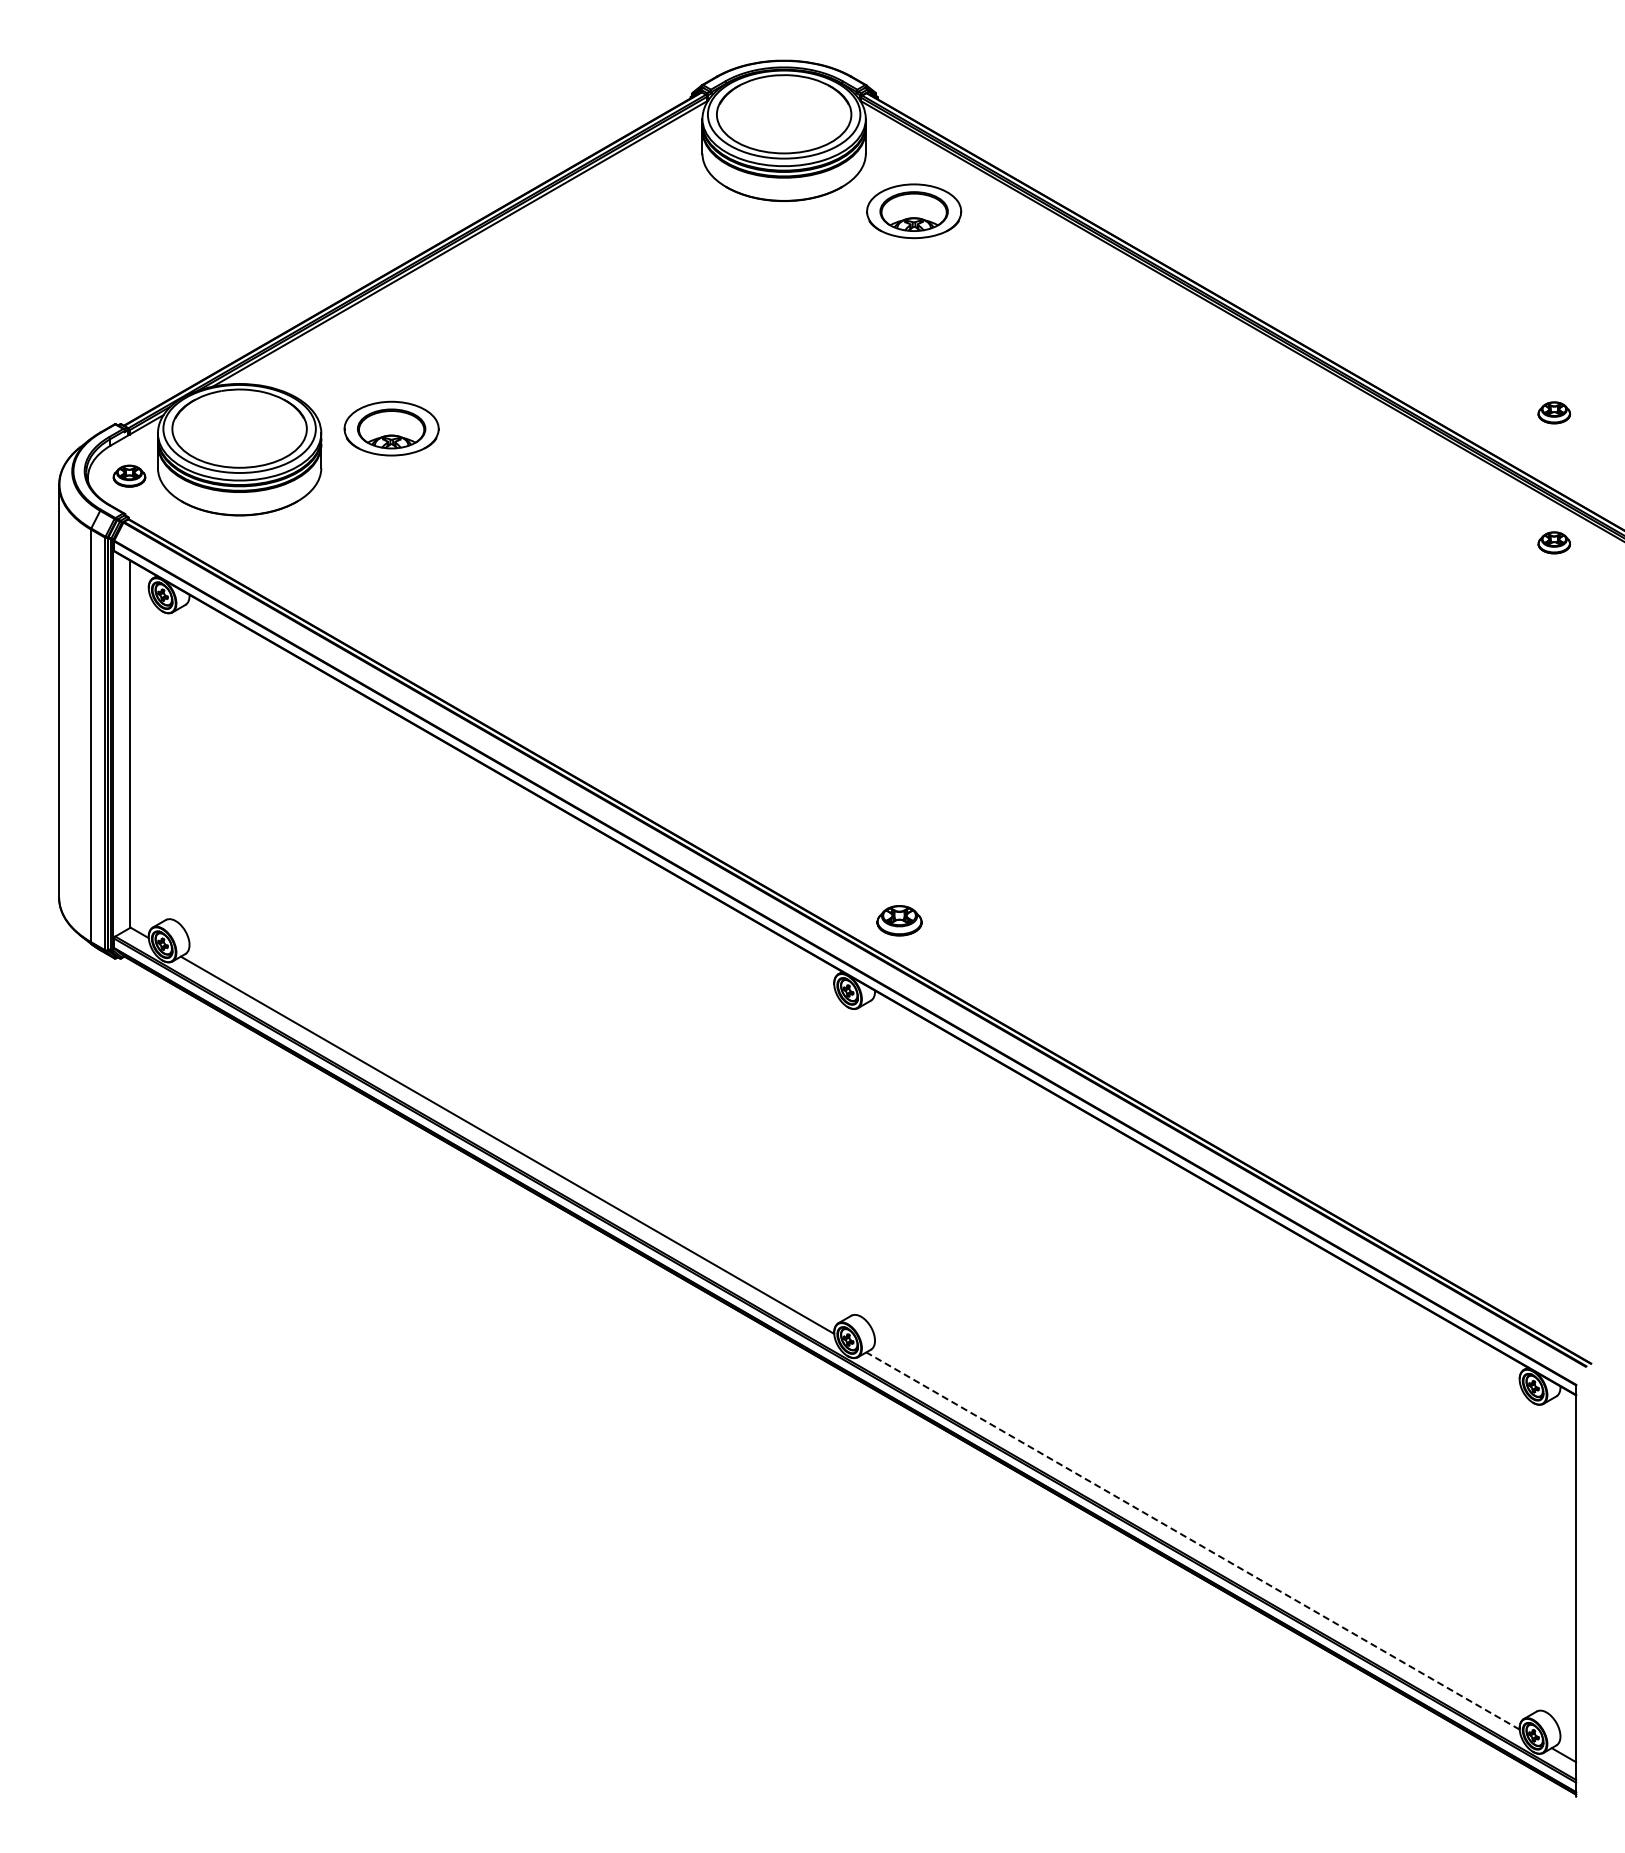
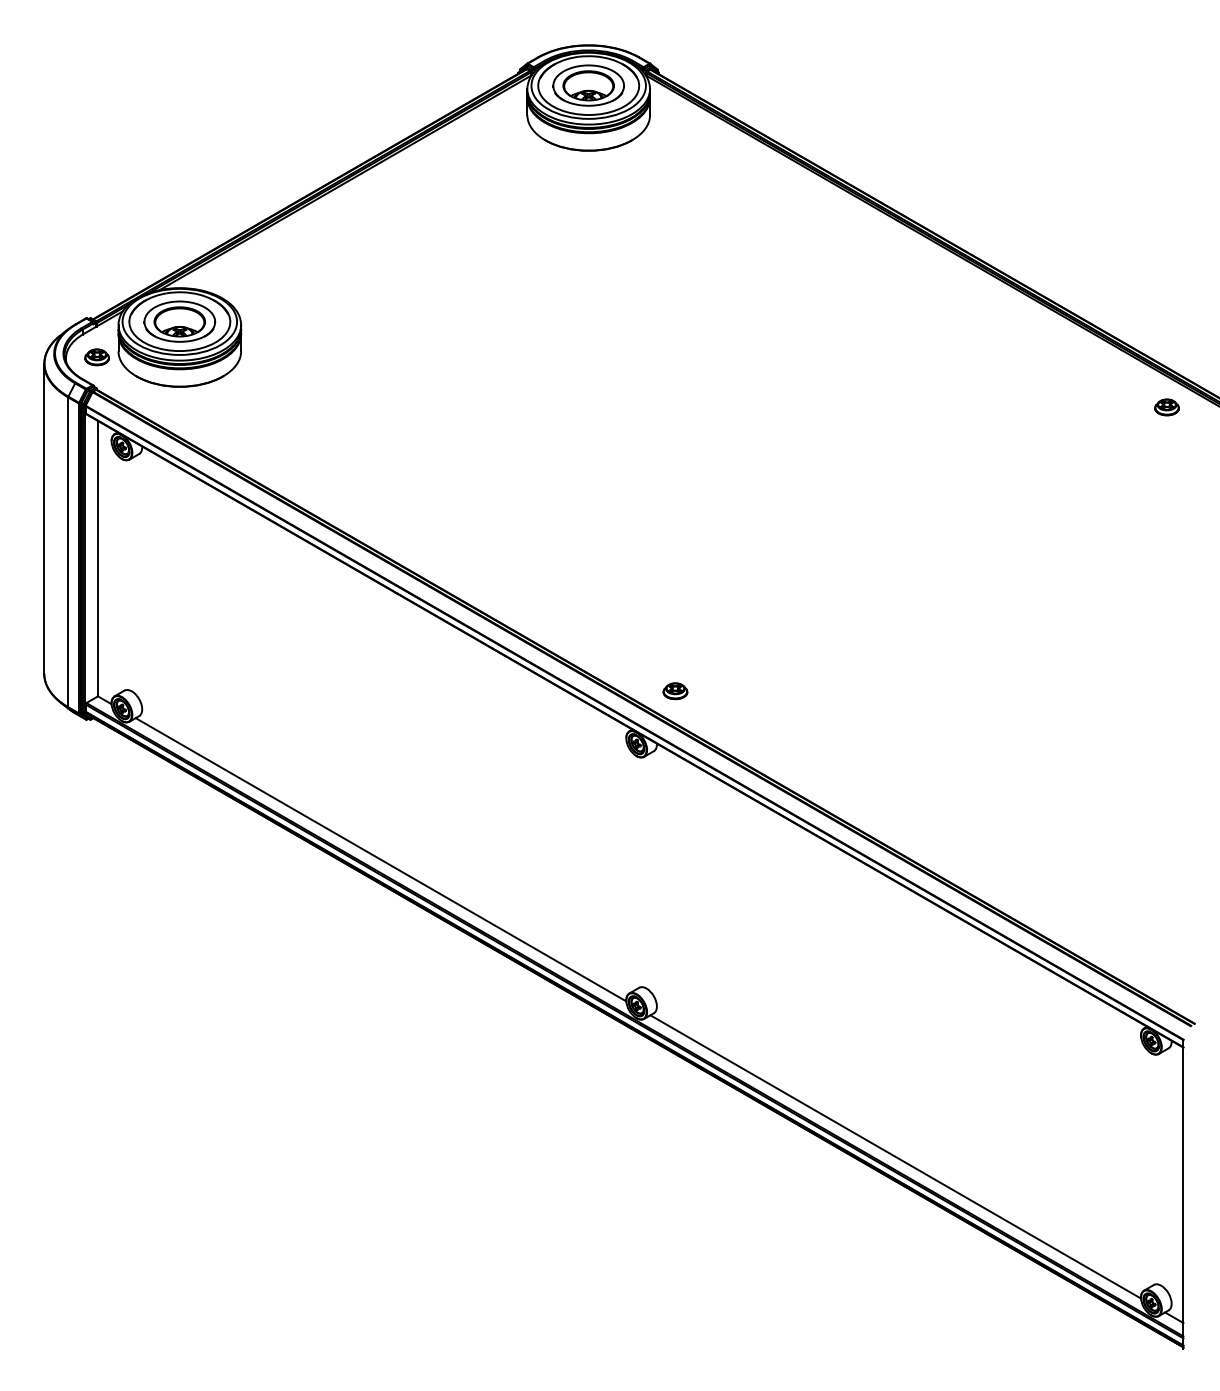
part: (914, 211) -> (588, 85), moved
part: (1554, 412) -> (1167, 309), removed
part: (391, 428) -> (179, 321), moved
part: (899, 920) -> (675, 690), size x0.71
line: (1192, 1540) -> (895, 1156), dashed -> solid

